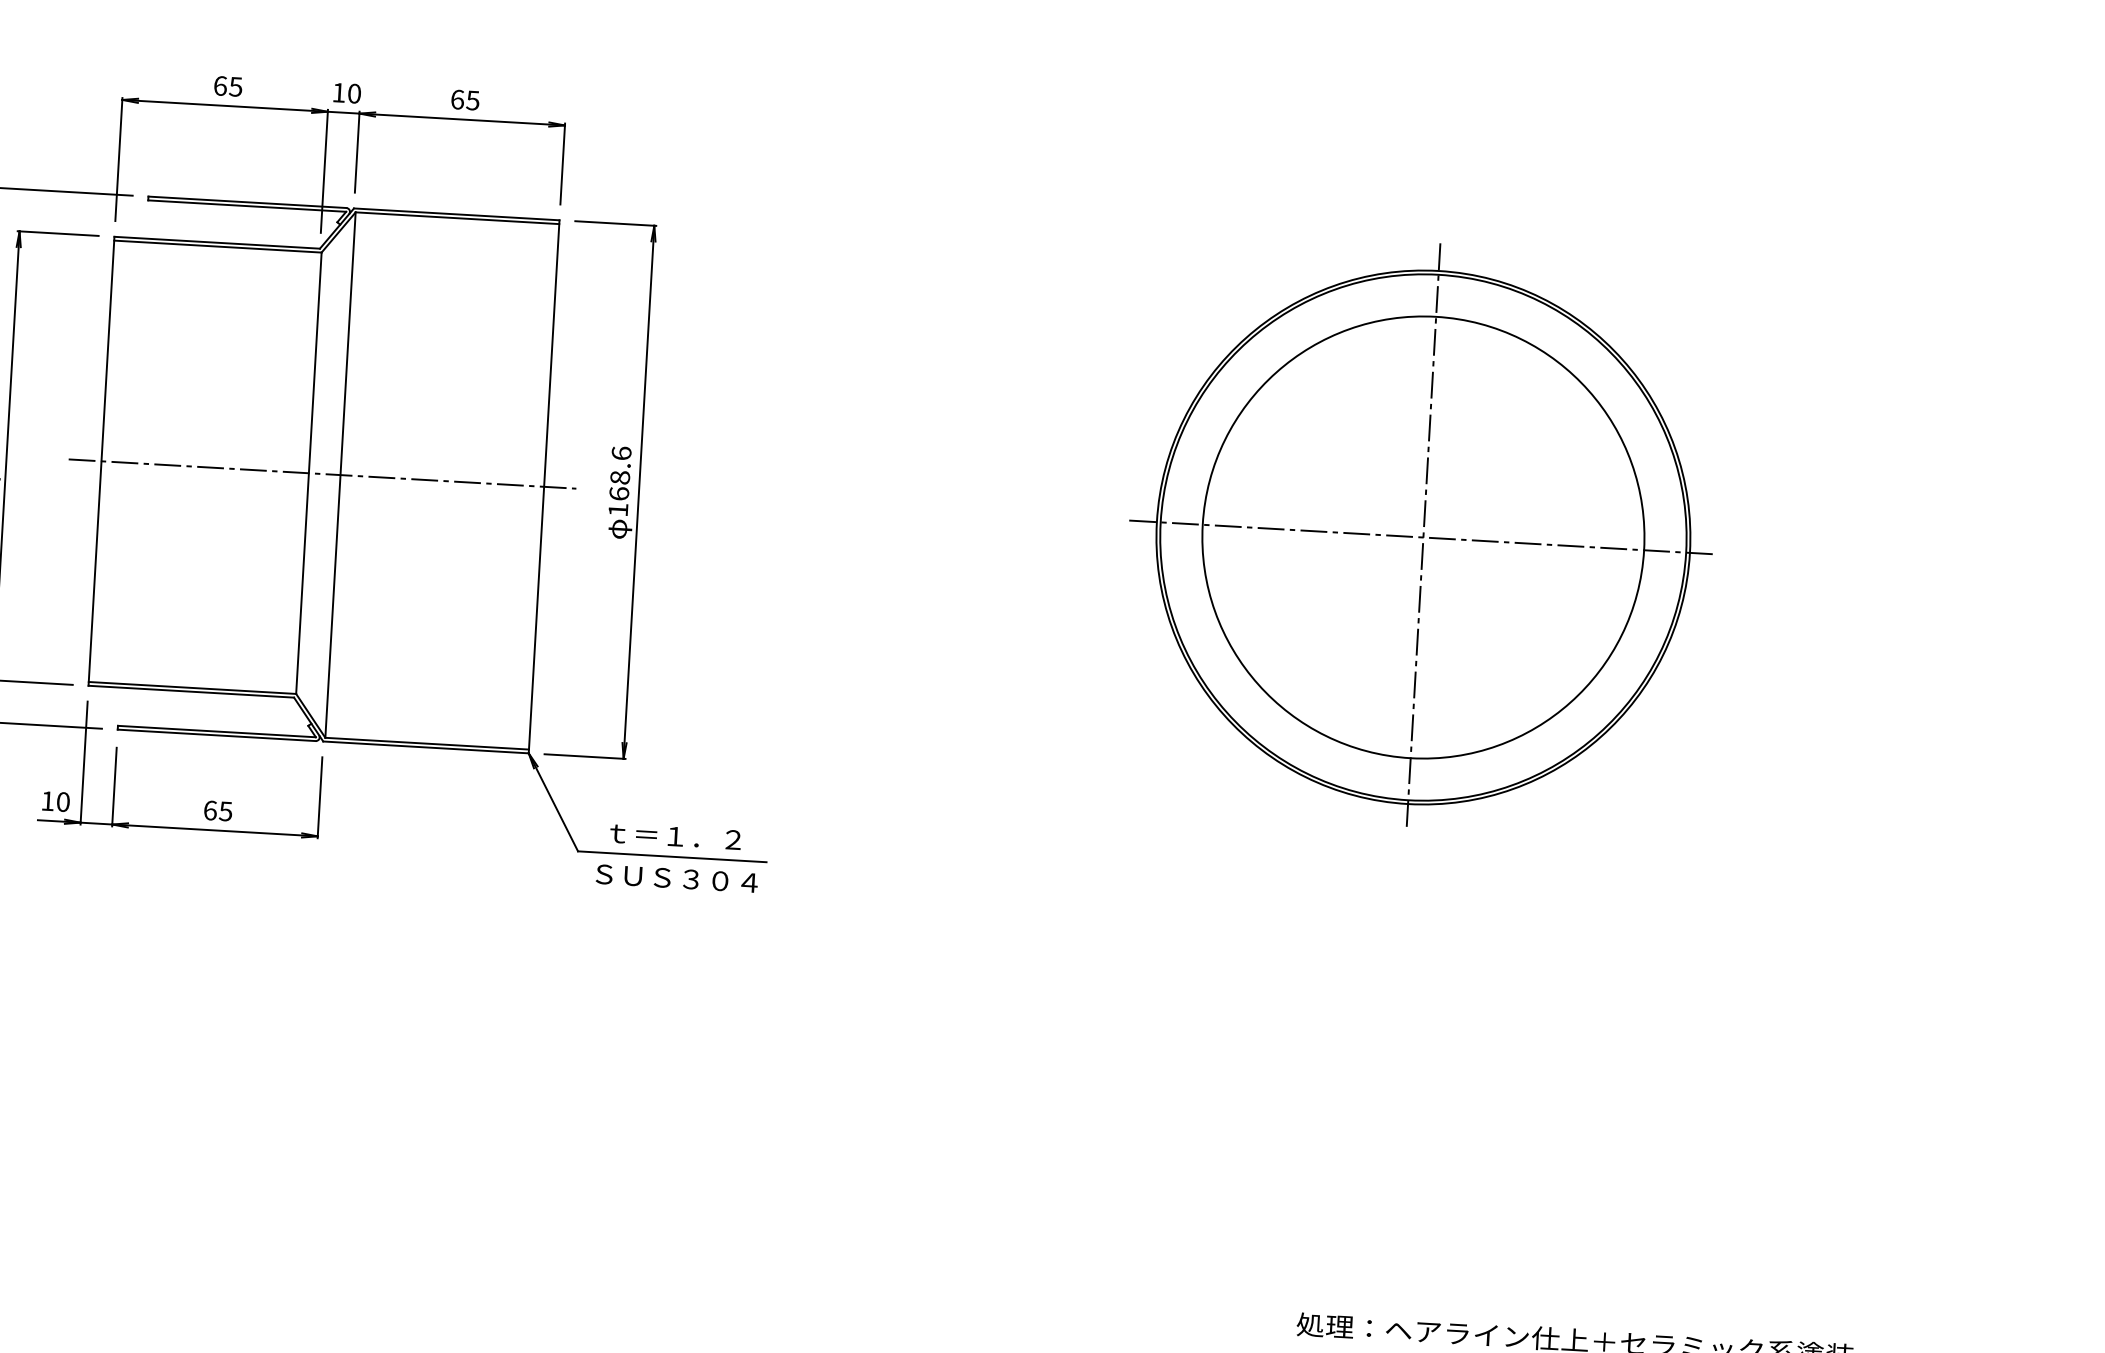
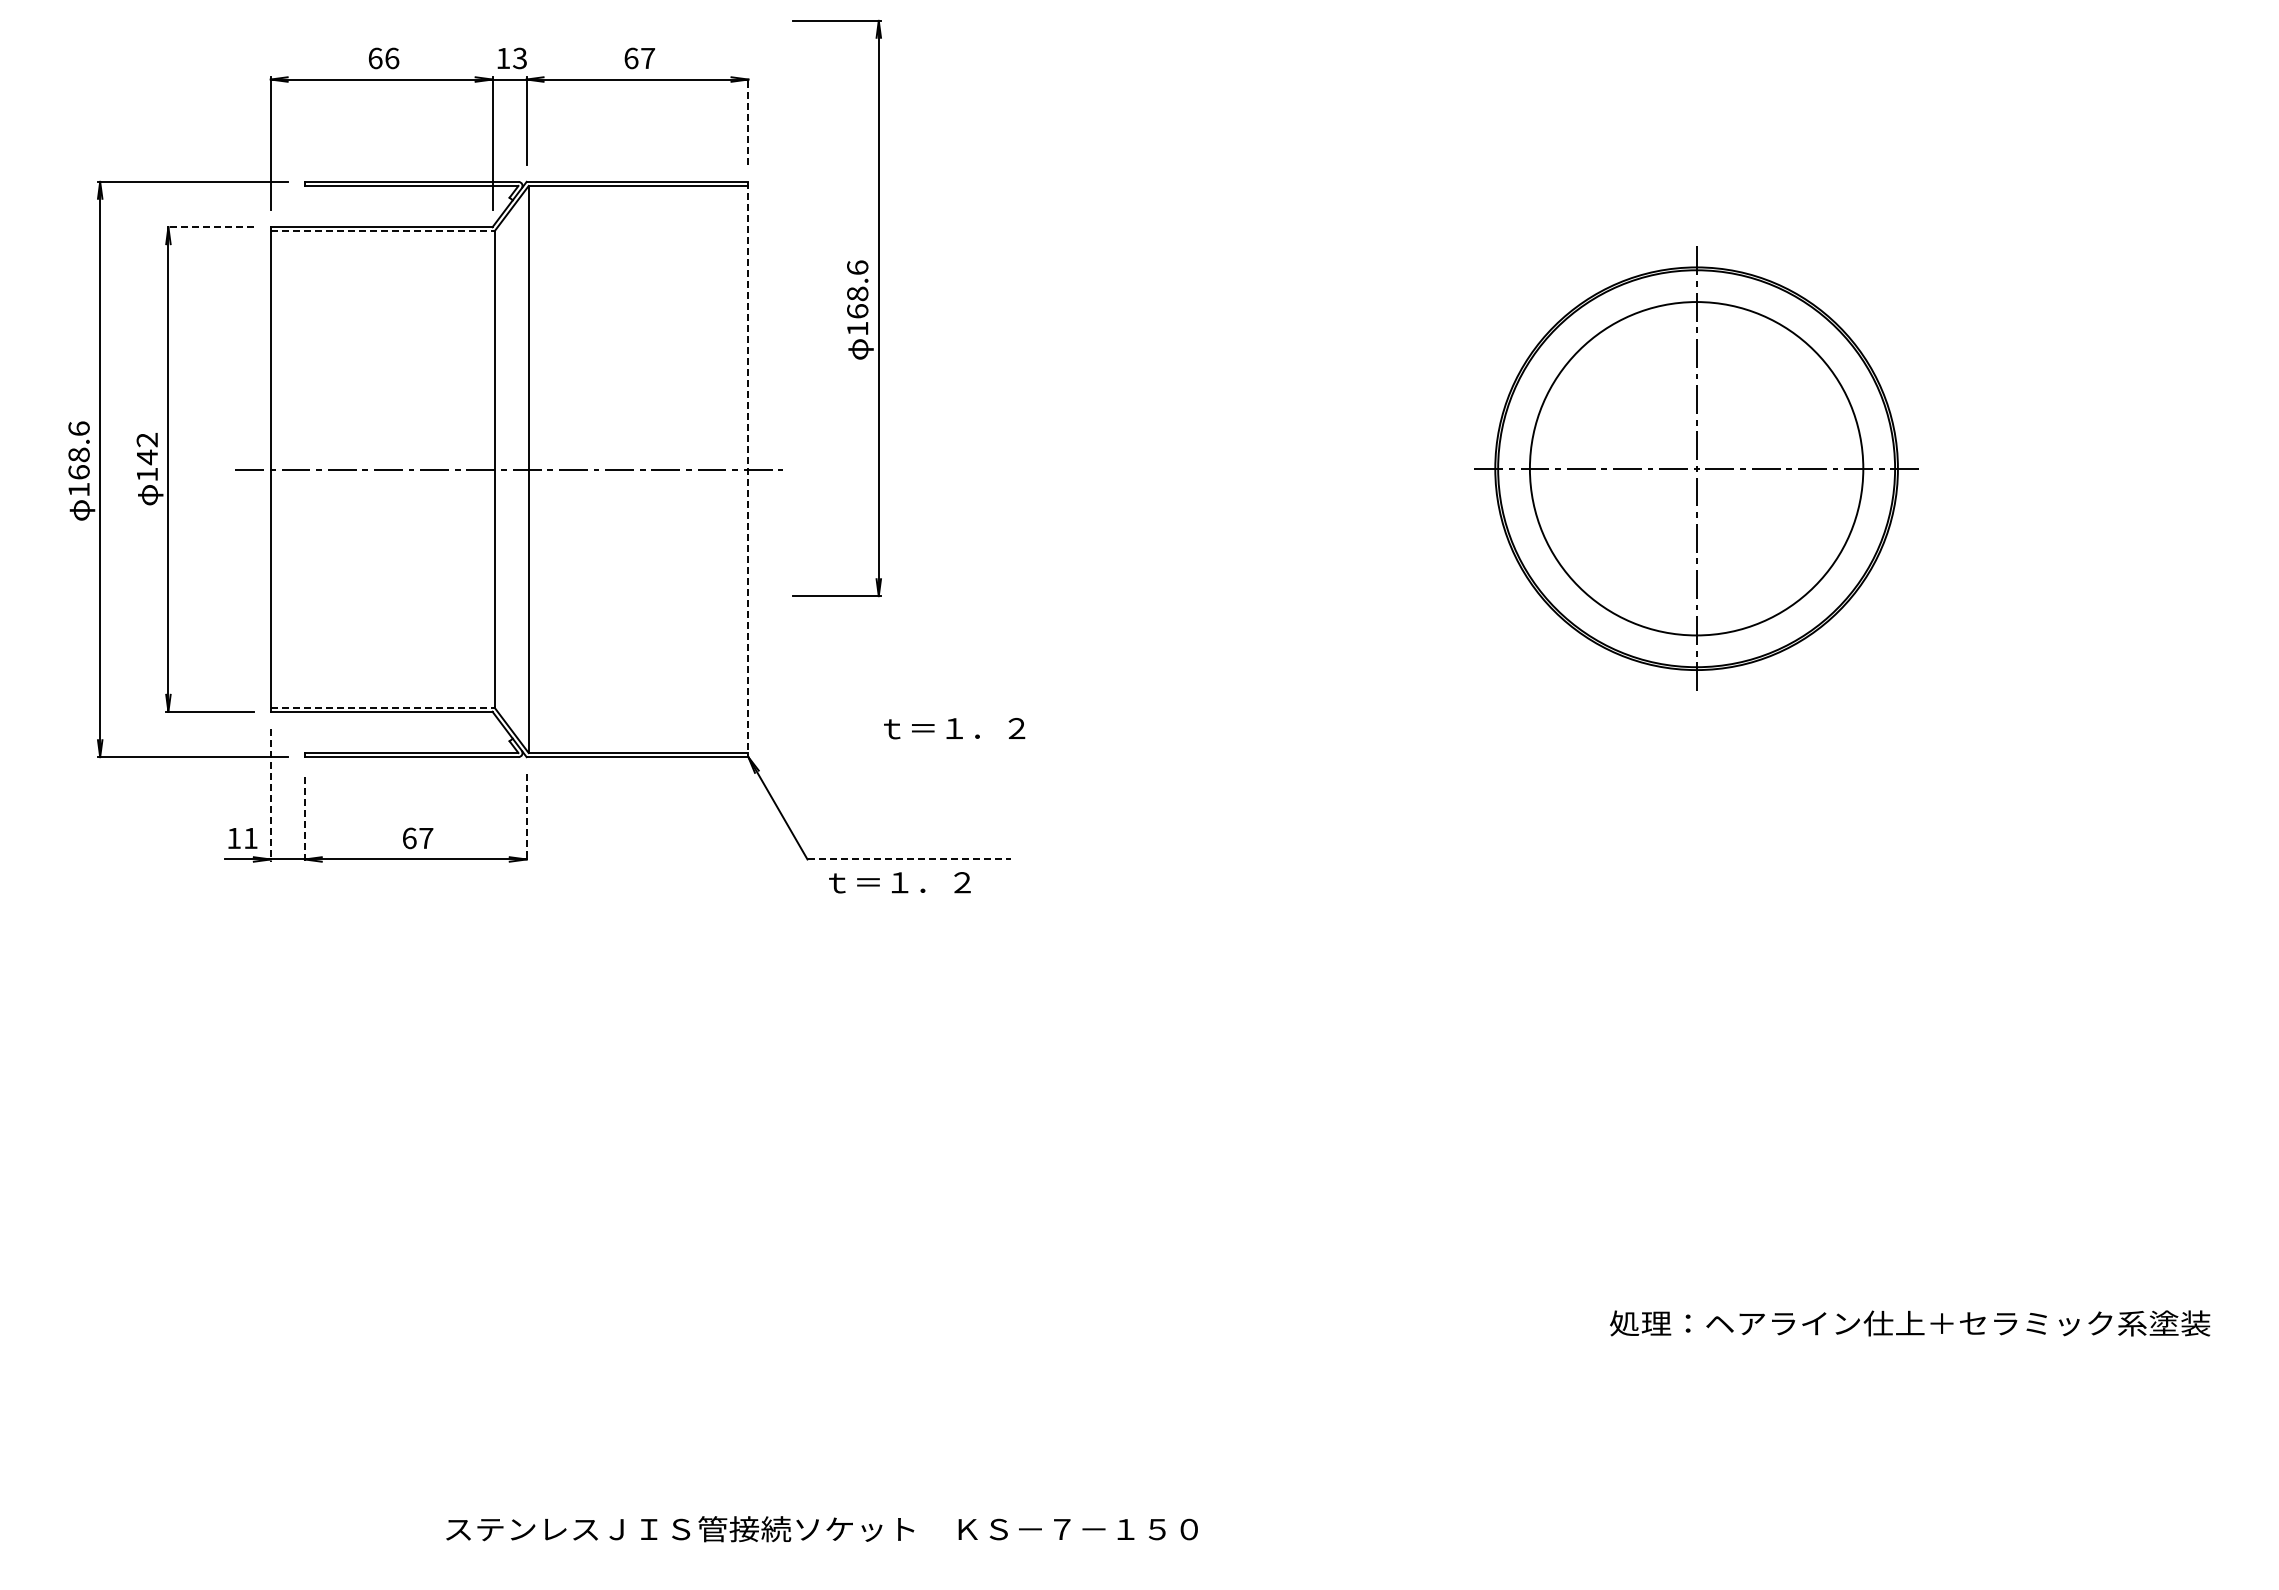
text: (236, 86) -> (392, 58), 65 -> 66
text: (354, 93) -> (520, 58), 10 -> 13
text: (472, 100) -> (647, 58), 65 -> 67
line: (562, 164) -> (748, 121), solid -> dashed
line: (58, 233) -> (210, 227), solid -> dashed
line: (217, 246) -> (382, 231), solid -> dashed
line: (544, 486) -> (748, 469), solid -> dashed
part: (609, 490) -> (847, 308), moved
part: (1420, 534) -> (1694, 466), size x0.7
line: (192, 687) -> (382, 707), solid -> dashed
line: (83, 763) -> (270, 795), solid -> dashed
line: (114, 787) -> (304, 819), solid -> dashed
line: (319, 797) -> (526, 817), solid -> dashed
text: (63, 802) -> (250, 838), 10 -> 11
text: (226, 811) -> (426, 838), 65 -> 67
text: (675, 836) -> (954, 728), moved
line: (672, 856) -> (909, 859), solid -> dashed
text: (676, 878) -> (915, 882), ＳＵＳ３０４ -> ｔ＝１．２

